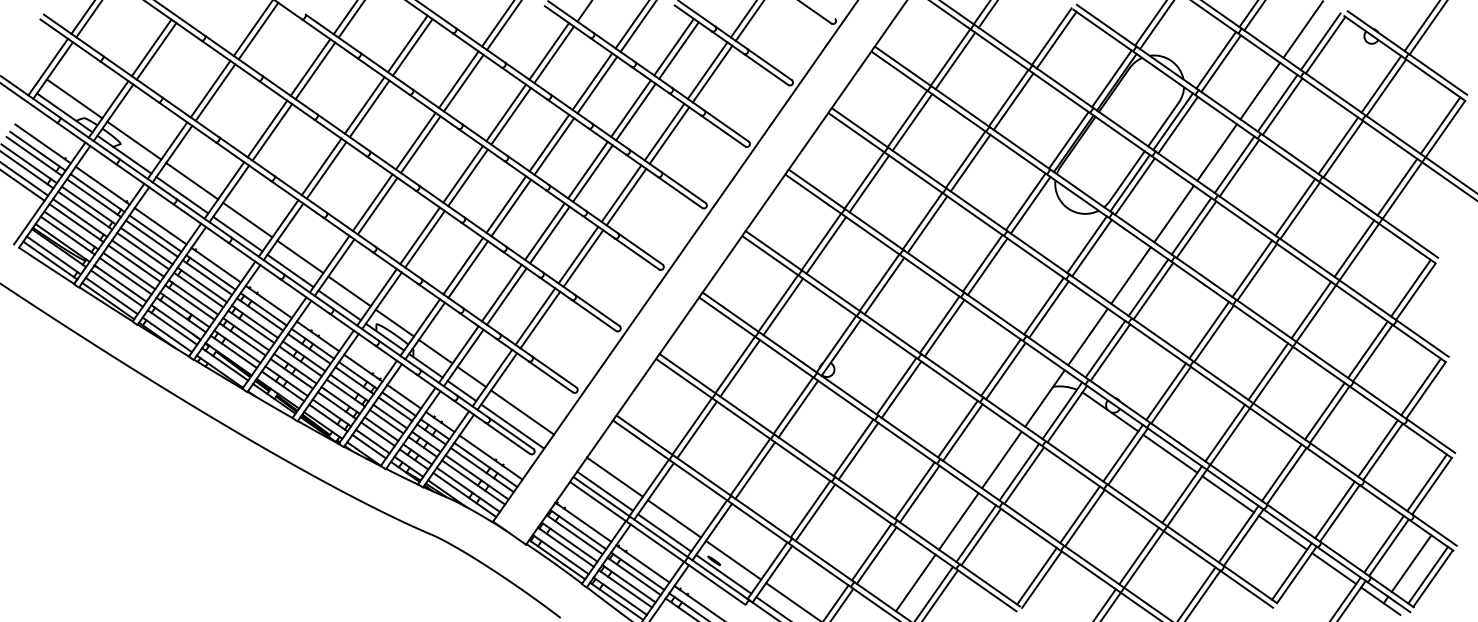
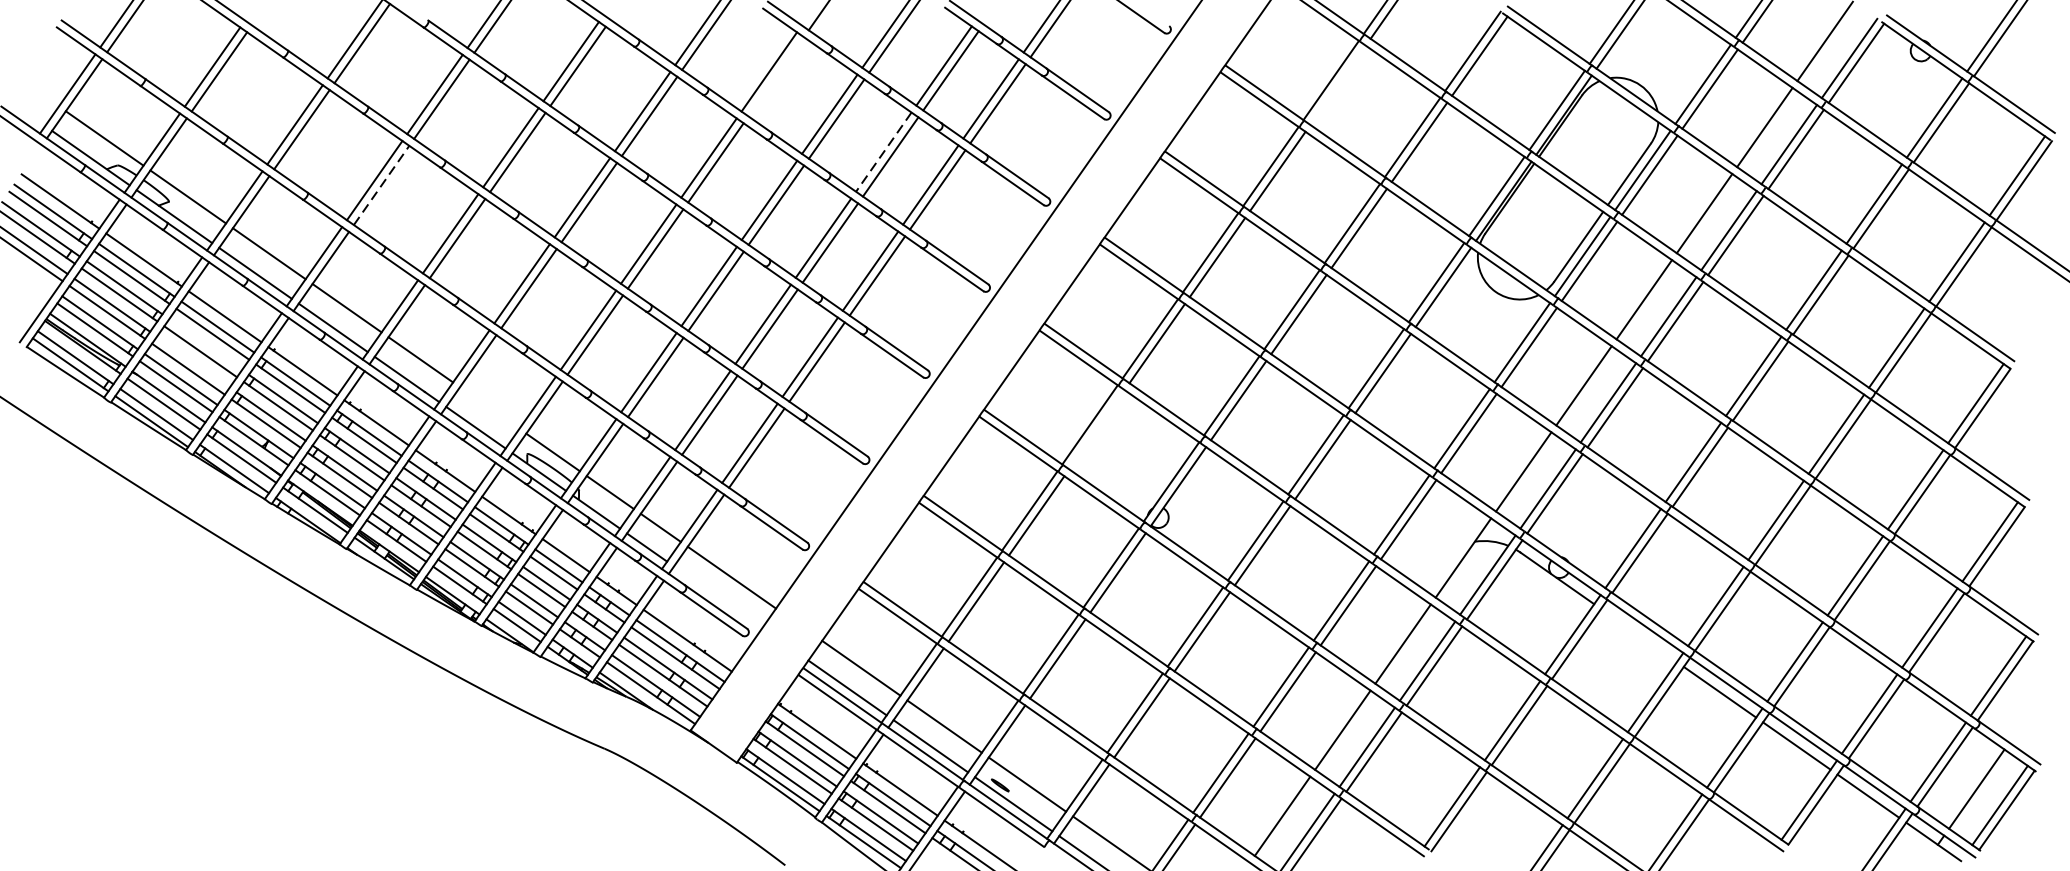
line: (553, 54) -> (775, 76), removed
line: (955, 60) -> (1338, 84), removed
line: (631, 108) -> (884, 151), solid -> dashed
line: (272, 132) -> (381, 185), solid -> dashed
line: (146, 245) -> (205, 343), removed
line: (137, 258) -> (192, 361), removed
line: (349, 291) -> (489, 408), removed
line: (783, 306) -> (1097, 429), removed
line: (512, 426) -> (717, 597), removed
line: (1170, 453) -> (1639, 635), removed

